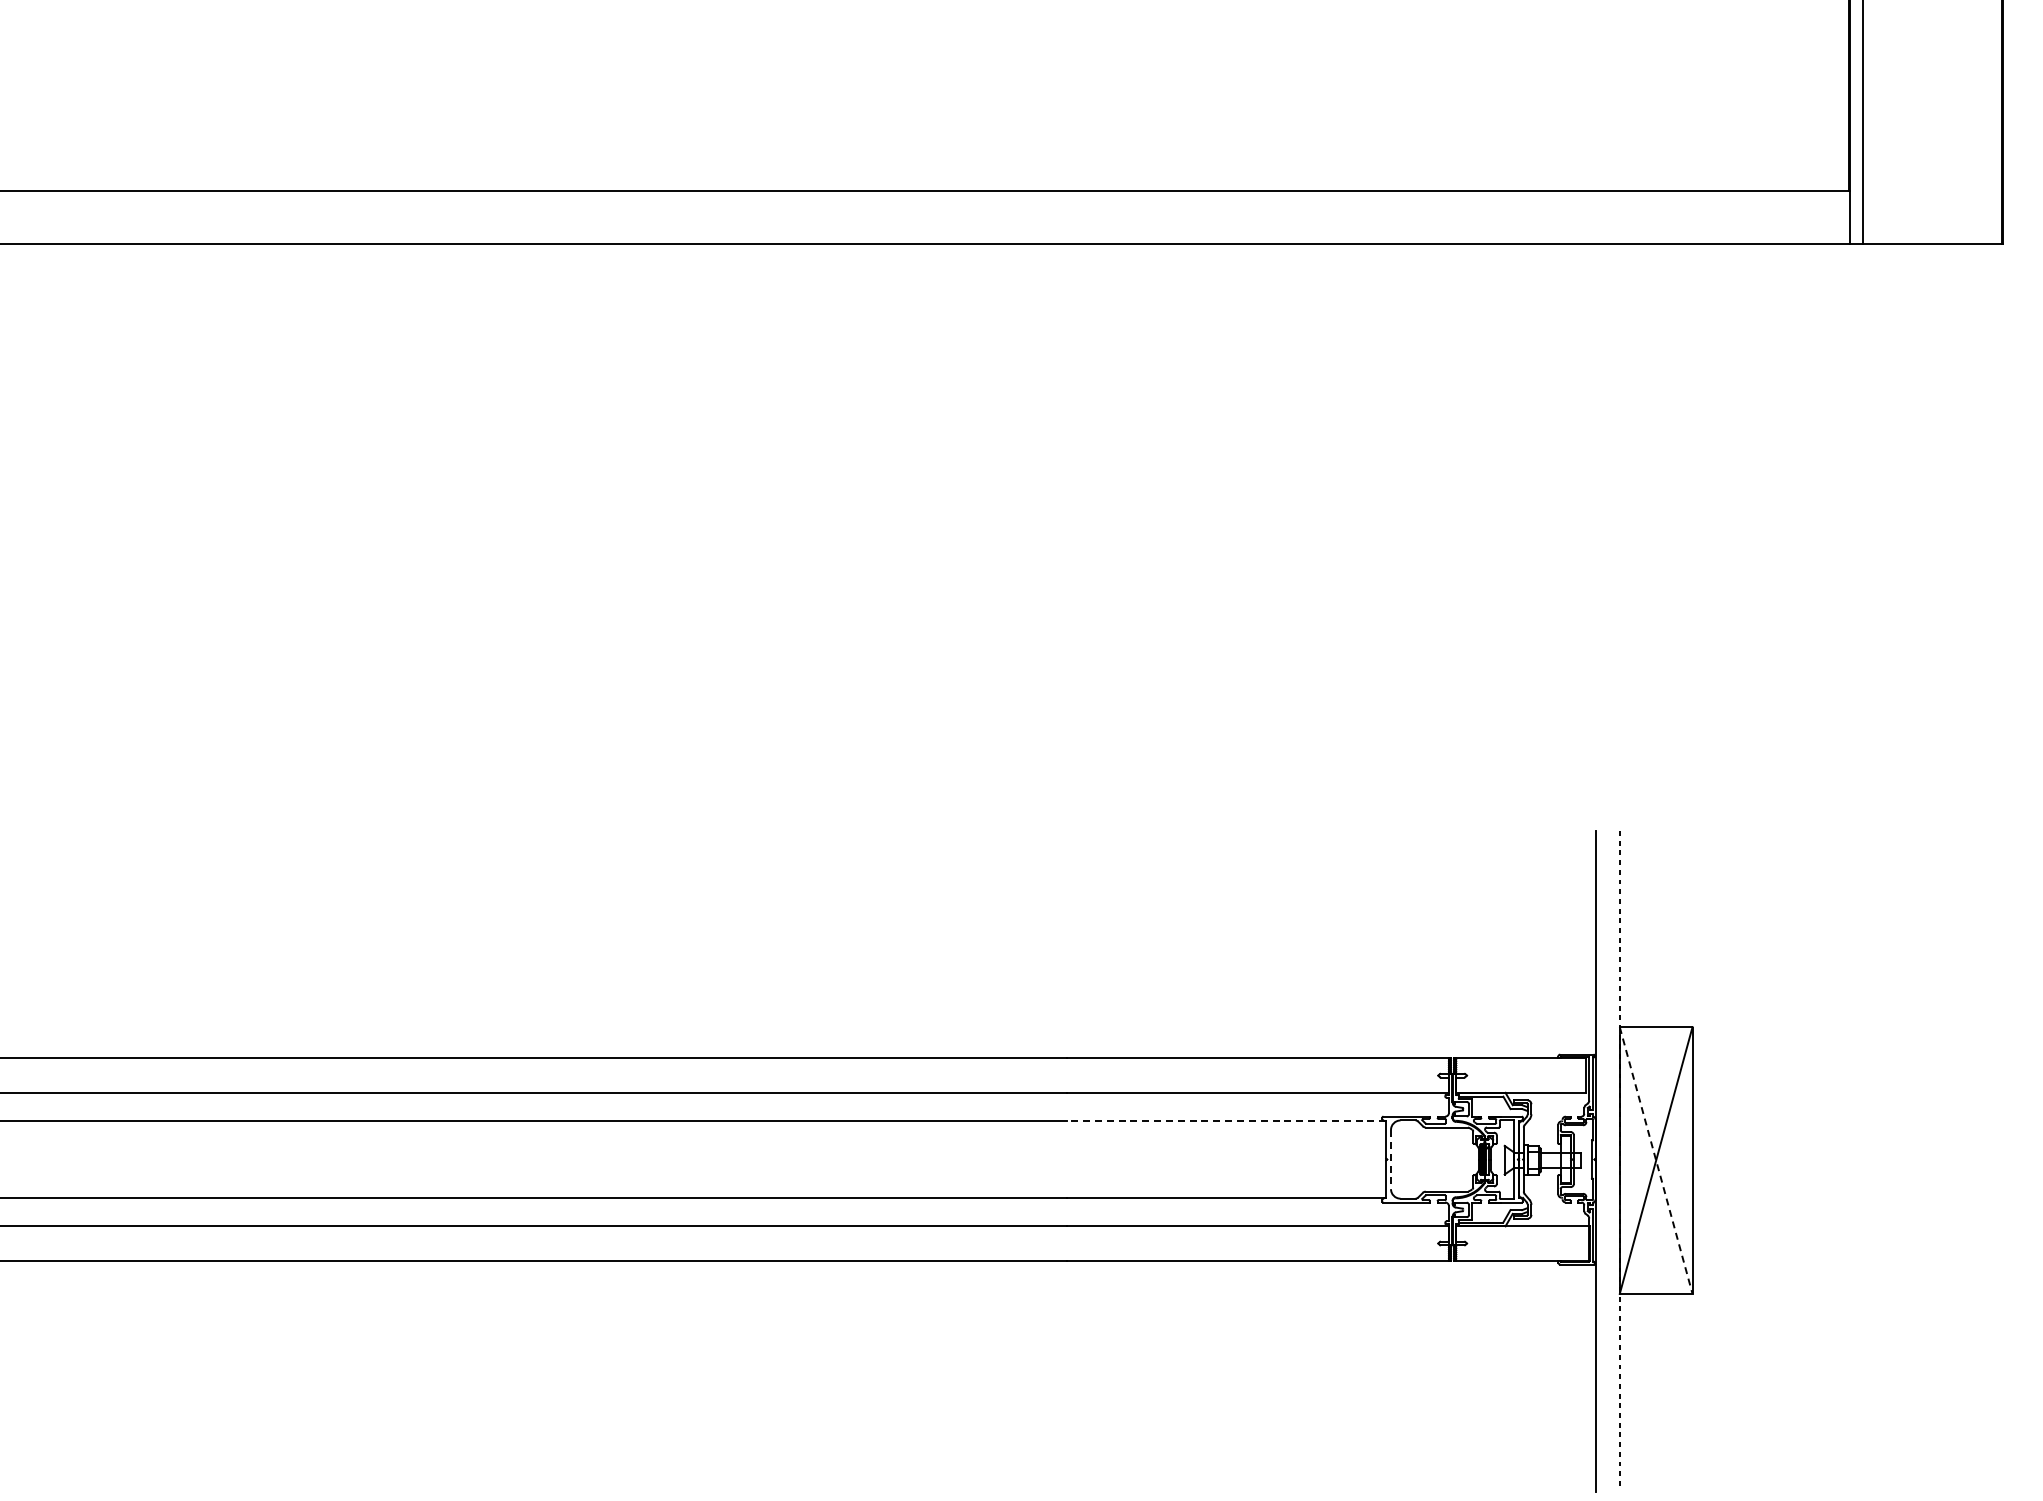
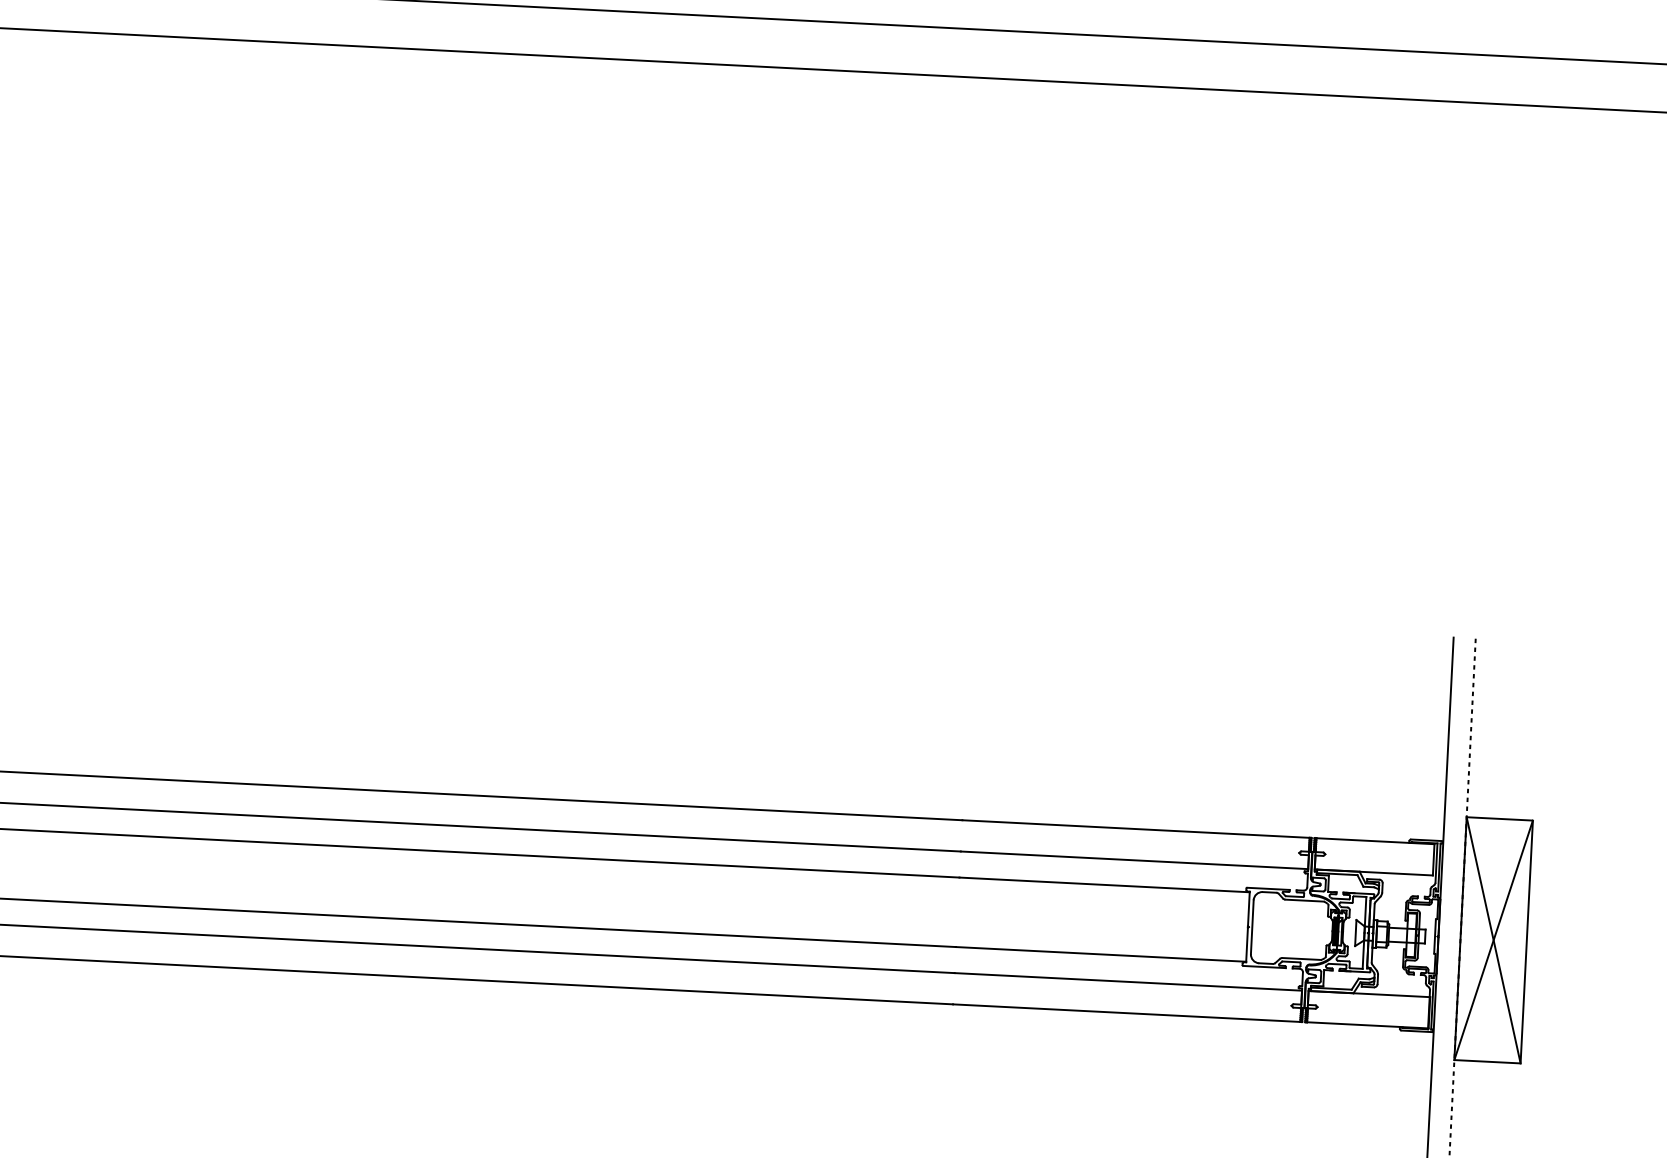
line: (1226, 1121) -> (1104, 884), dashed -> solid
line: (1391, 1159) -> (1252, 927), dashed -> solid
line: (1656, 1161) -> (1493, 941), dashed -> solid

